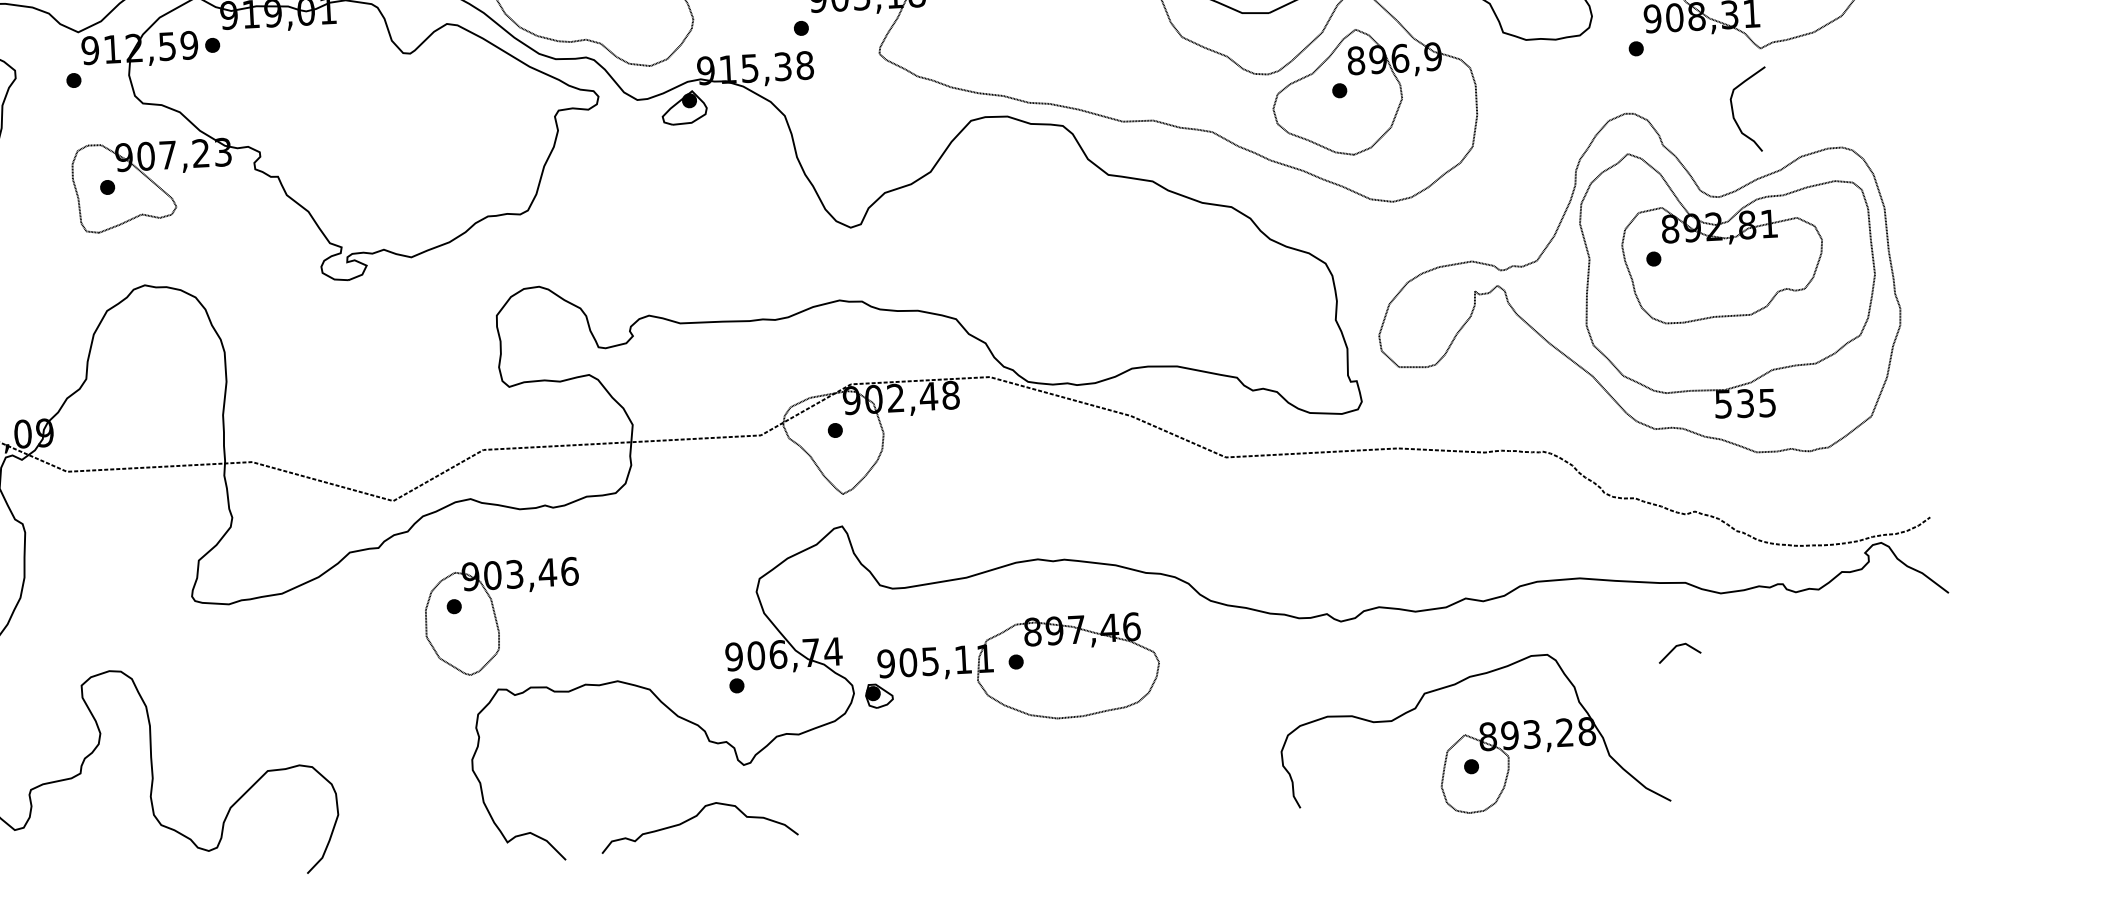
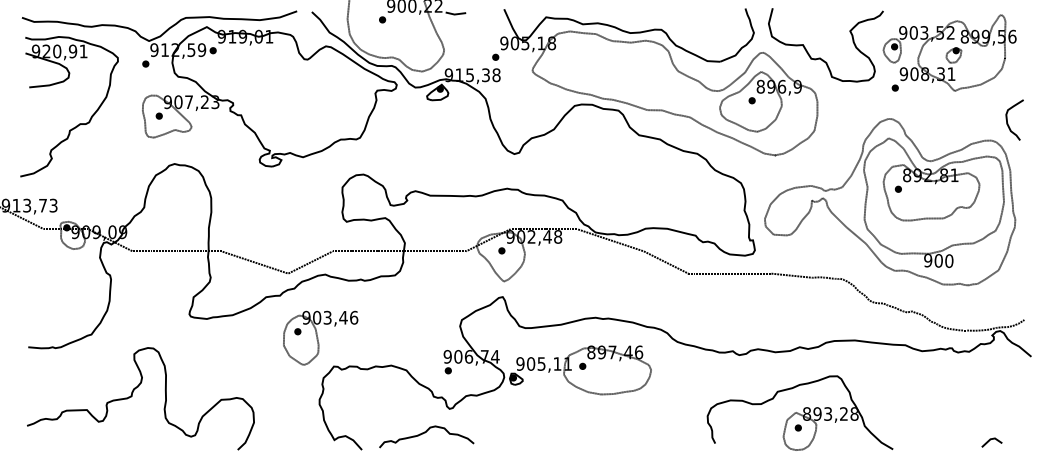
curve: (1733, 109) -> (1007, 119), moved
text: (1744, 402) -> (938, 260), 535 -> 900
part: (501, 616) -> (320, 337), moved
line: (1676, 648) -> (990, 440), moved

